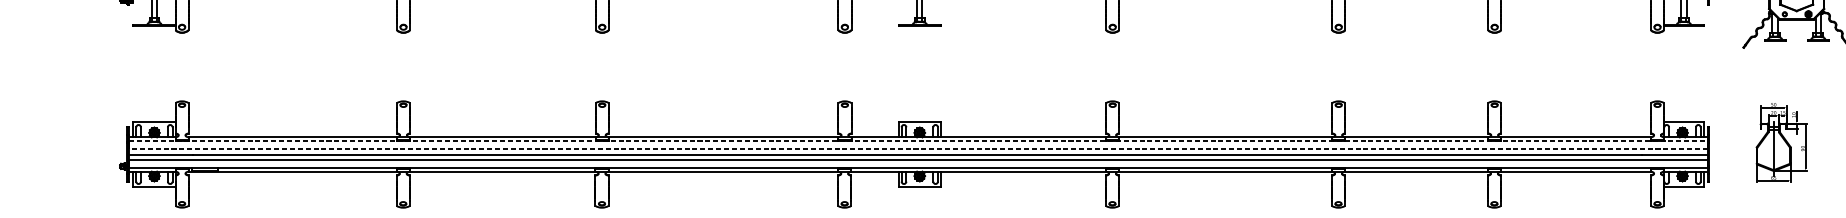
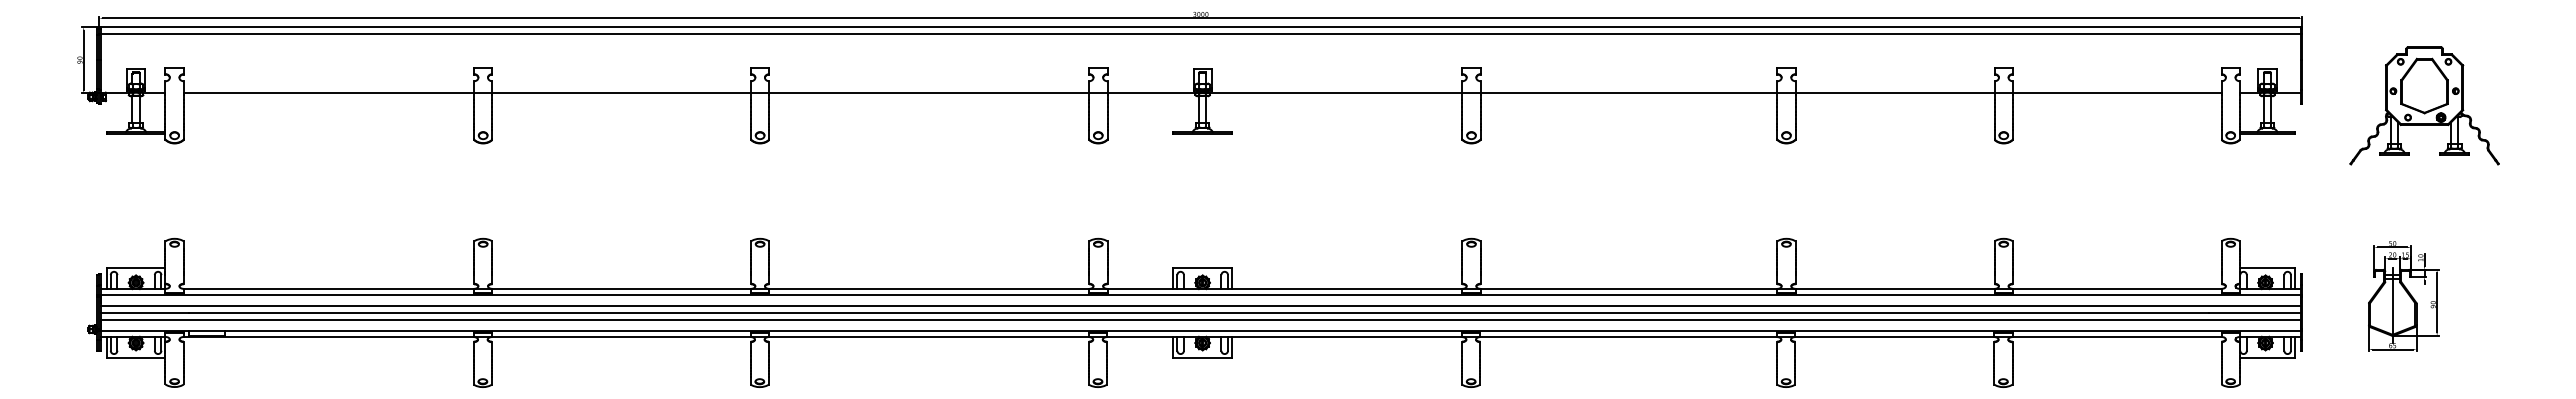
line: (918, 141) -> (1200, 294), dashed -> solid
line: (918, 149) -> (1200, 305), dashed -> solid

